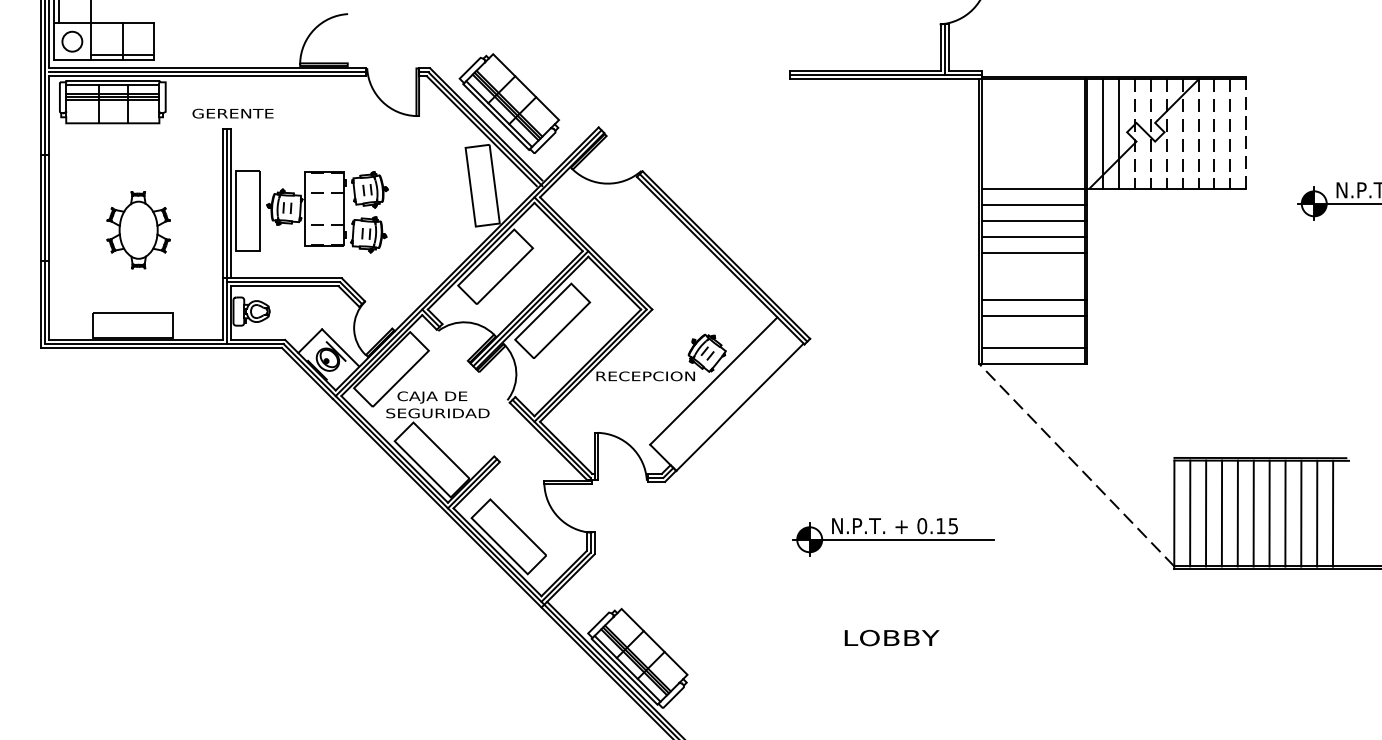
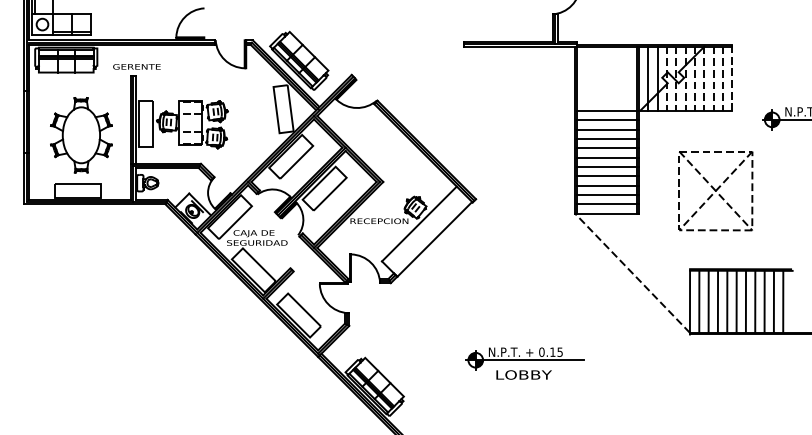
part: (138, 230) -> (81, 135), size x1.67
line: (1033, 267) -> (607, 157), added
line: (1033, 284) -> (607, 167), added
part: (1217, 325) -> (715, 191), added
line: (1033, 332) -> (607, 195), added
part: (892, 536) -> (524, 358), moved

